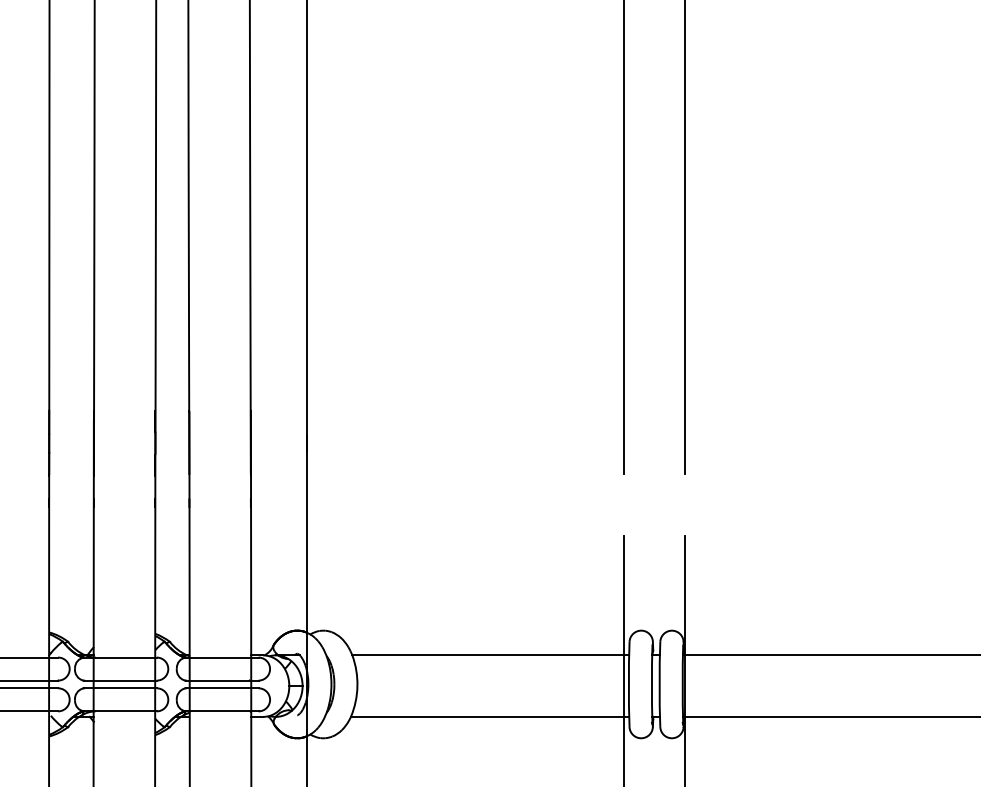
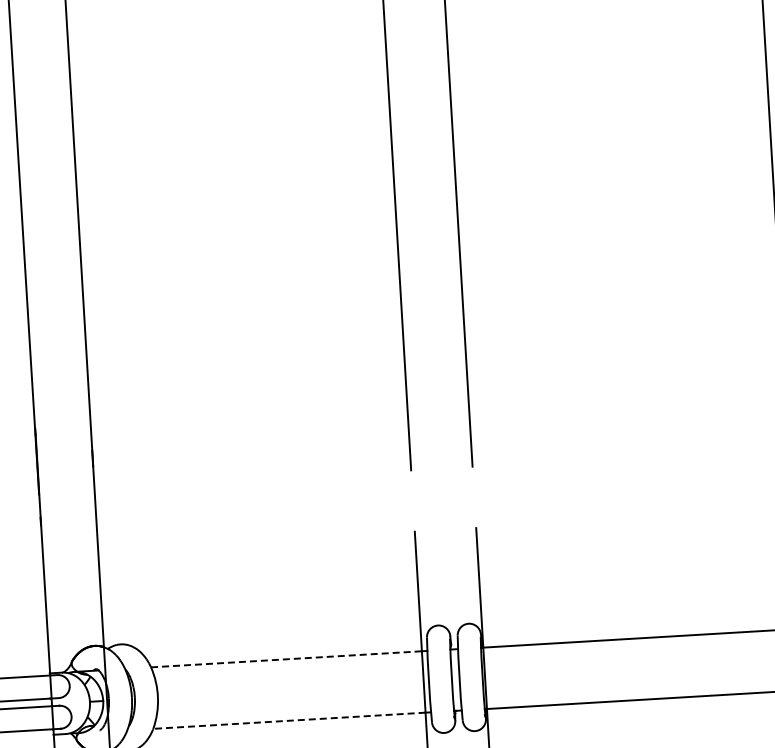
line: (488, 655) -> (286, 659), solid -> dashed
line: (486, 716) -> (288, 720), solid -> dashed

